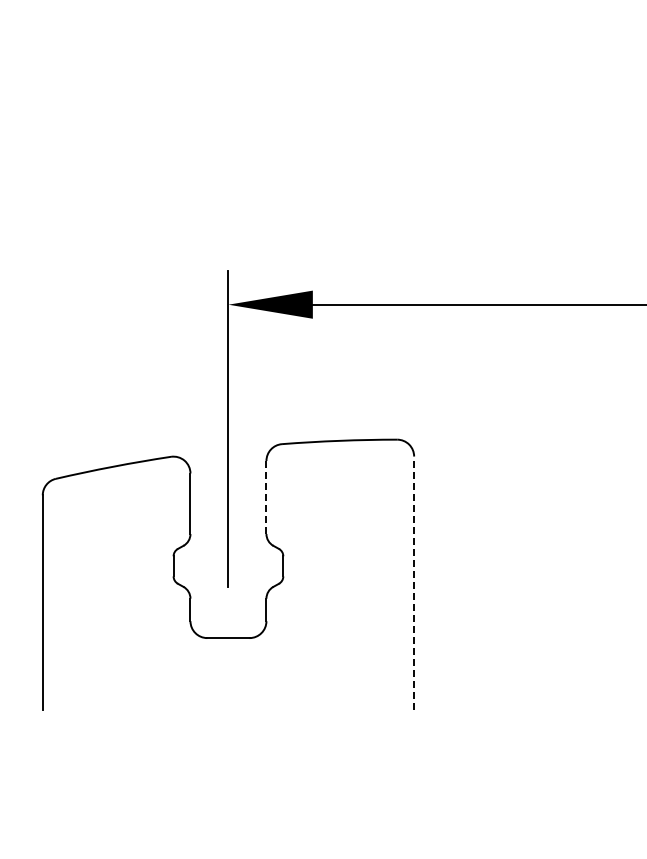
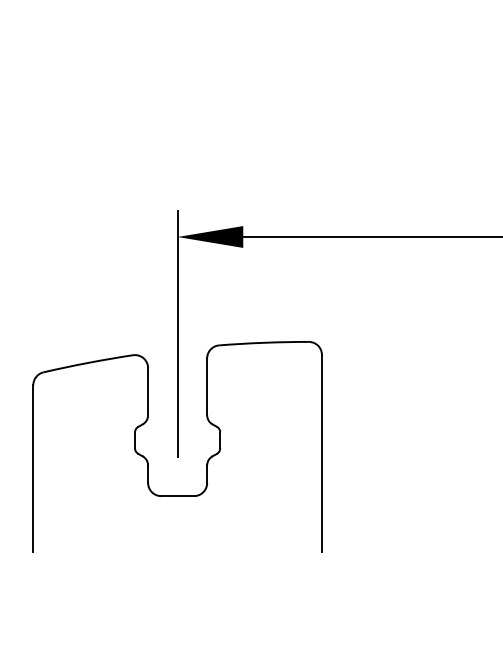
line: (266, 497) -> (207, 386), dashed -> solid
line: (414, 583) -> (322, 453), dashed -> solid

